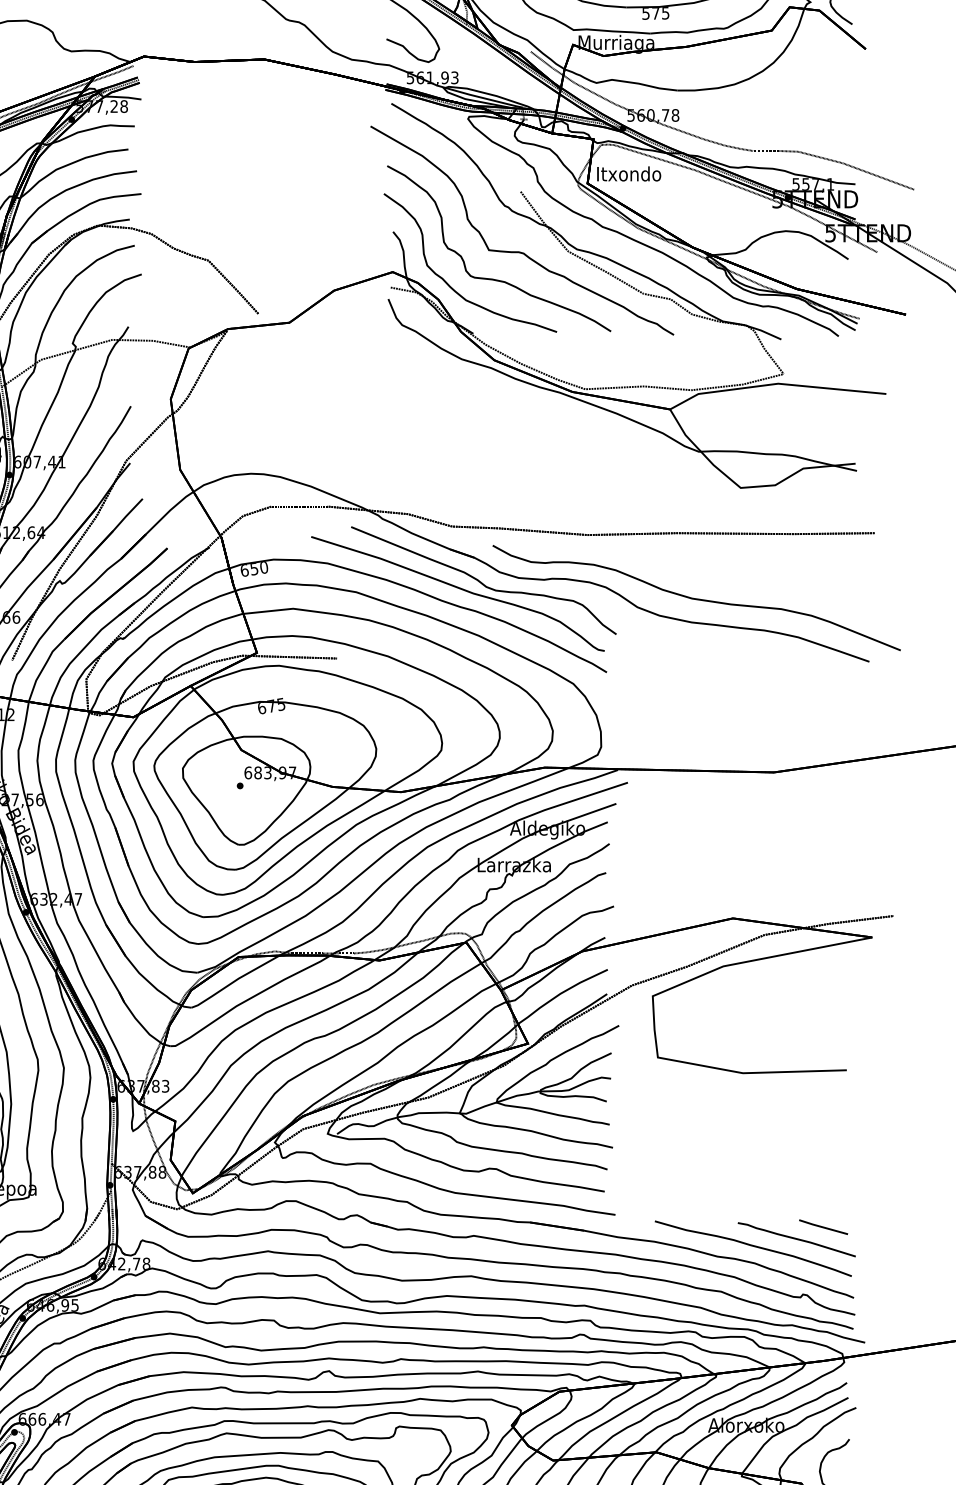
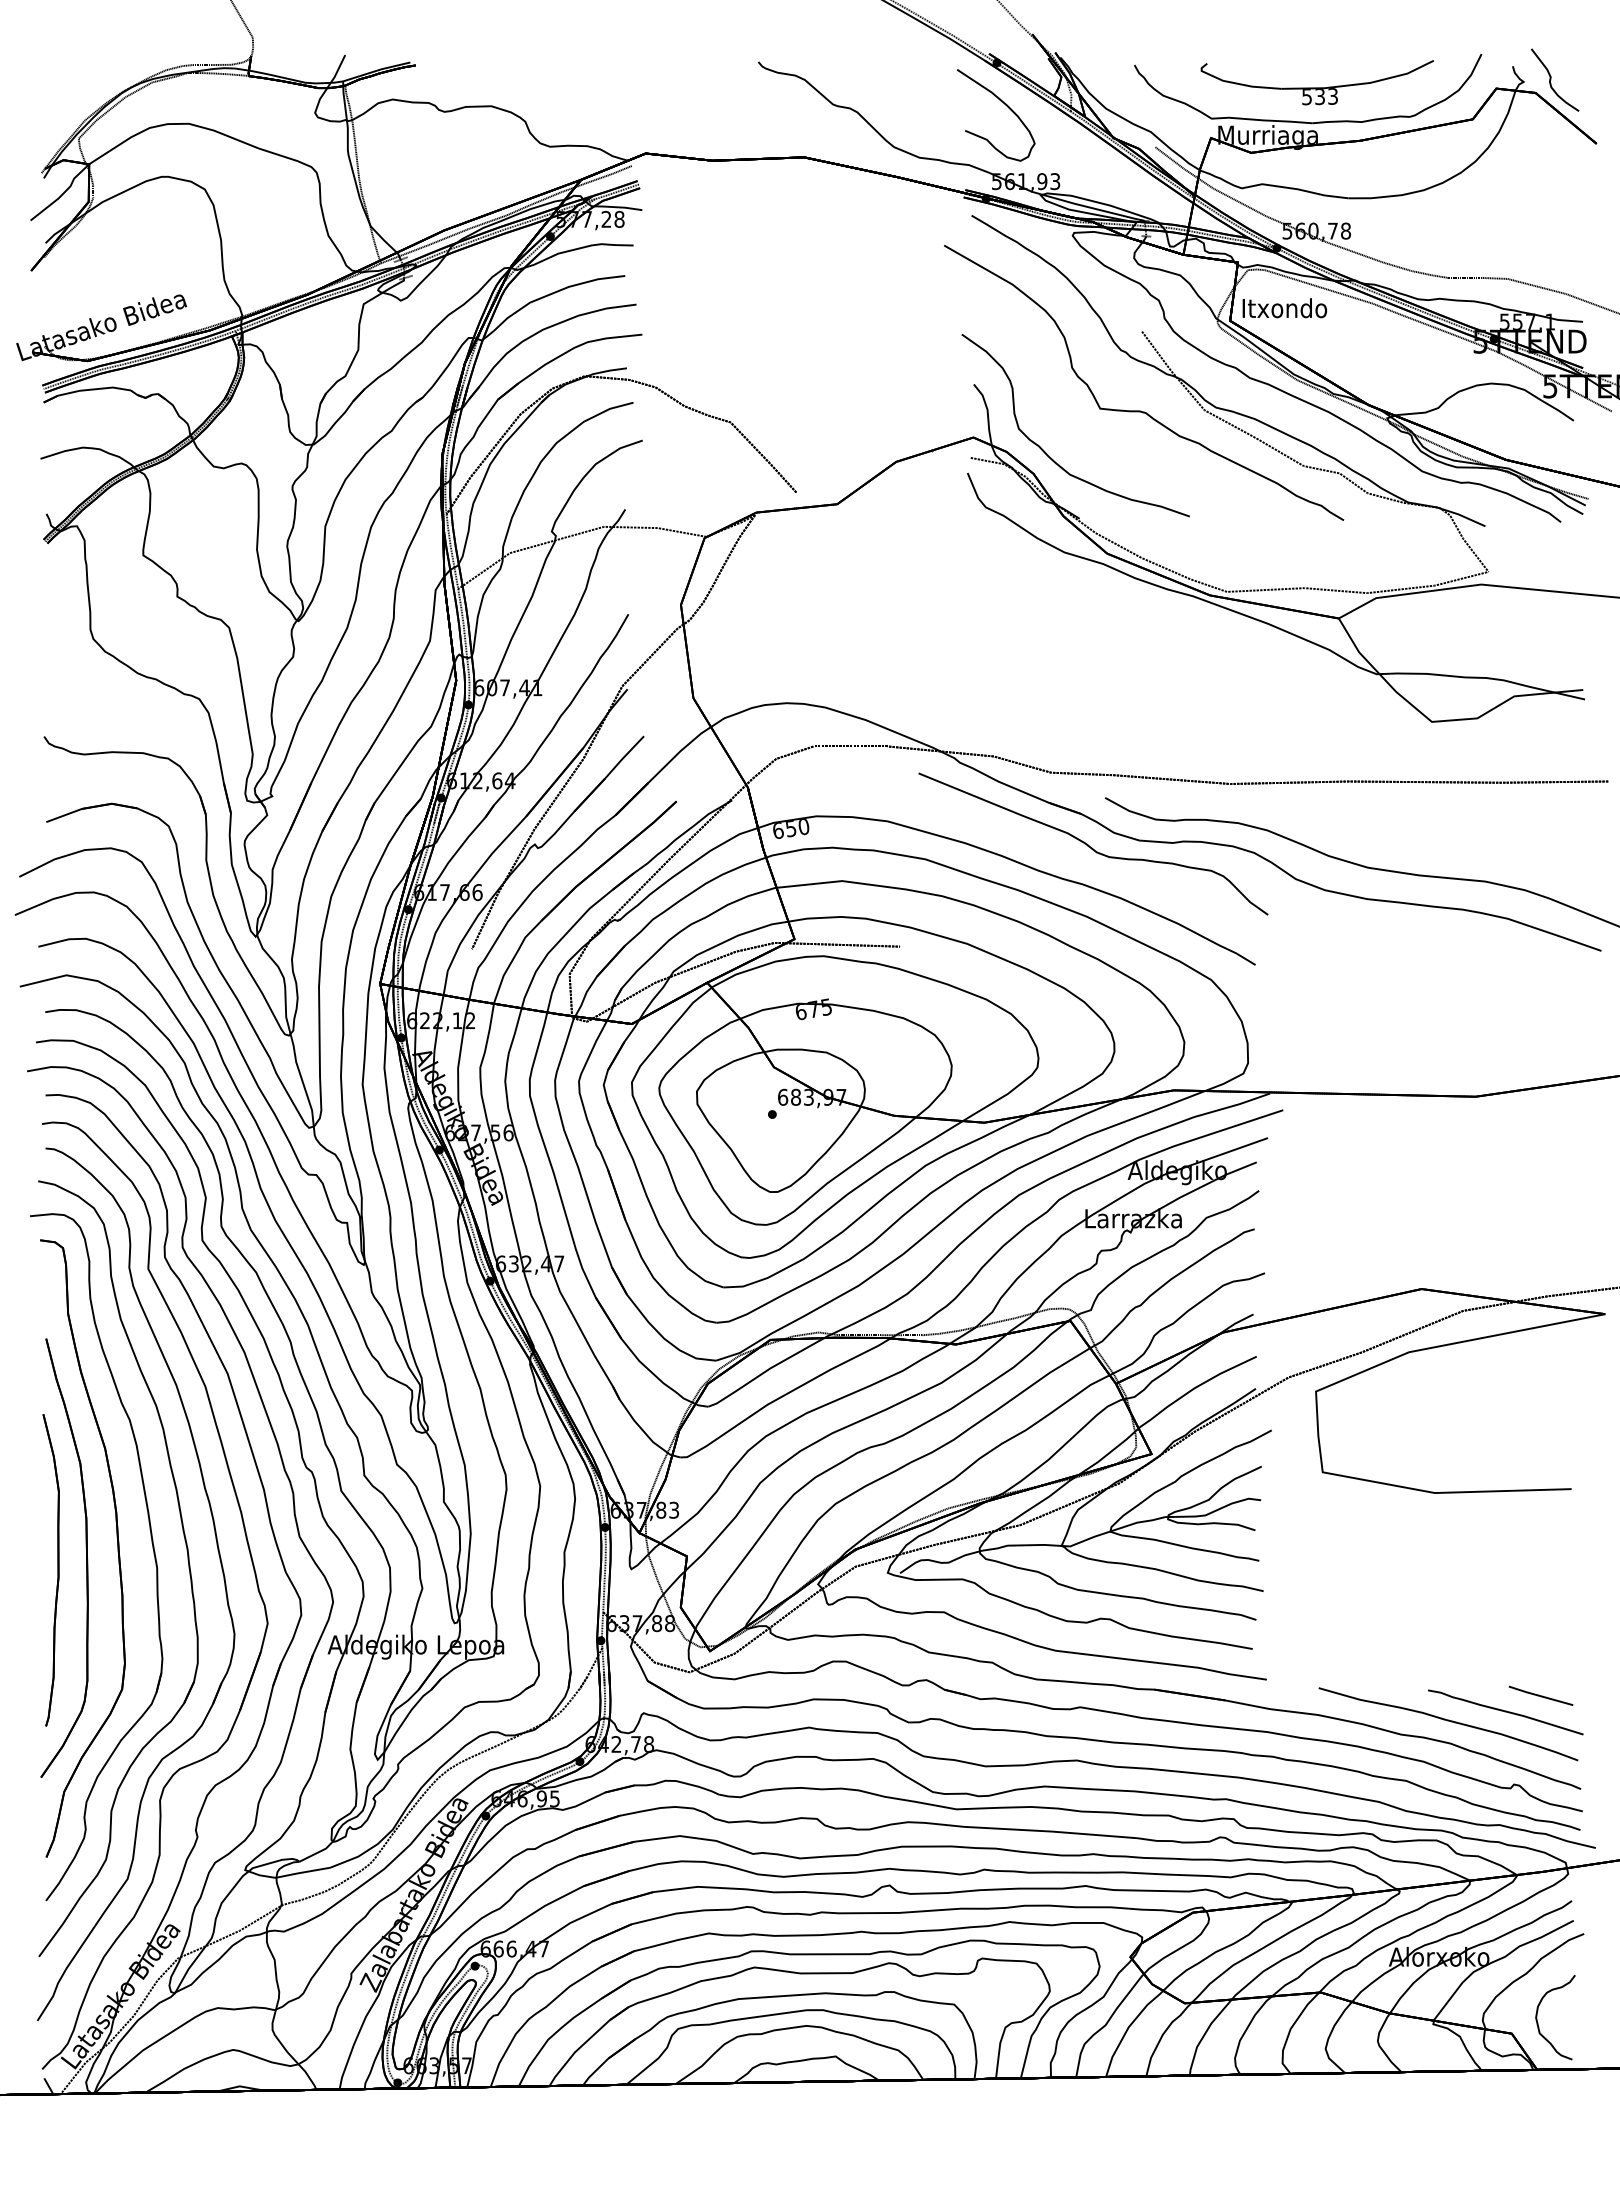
text: (660, 13) -> (1326, 96), 575 -> 533
curve: (493, 278) -> (1106, 446), removed
curve: (459, 589) -> (1061, 855), removed

